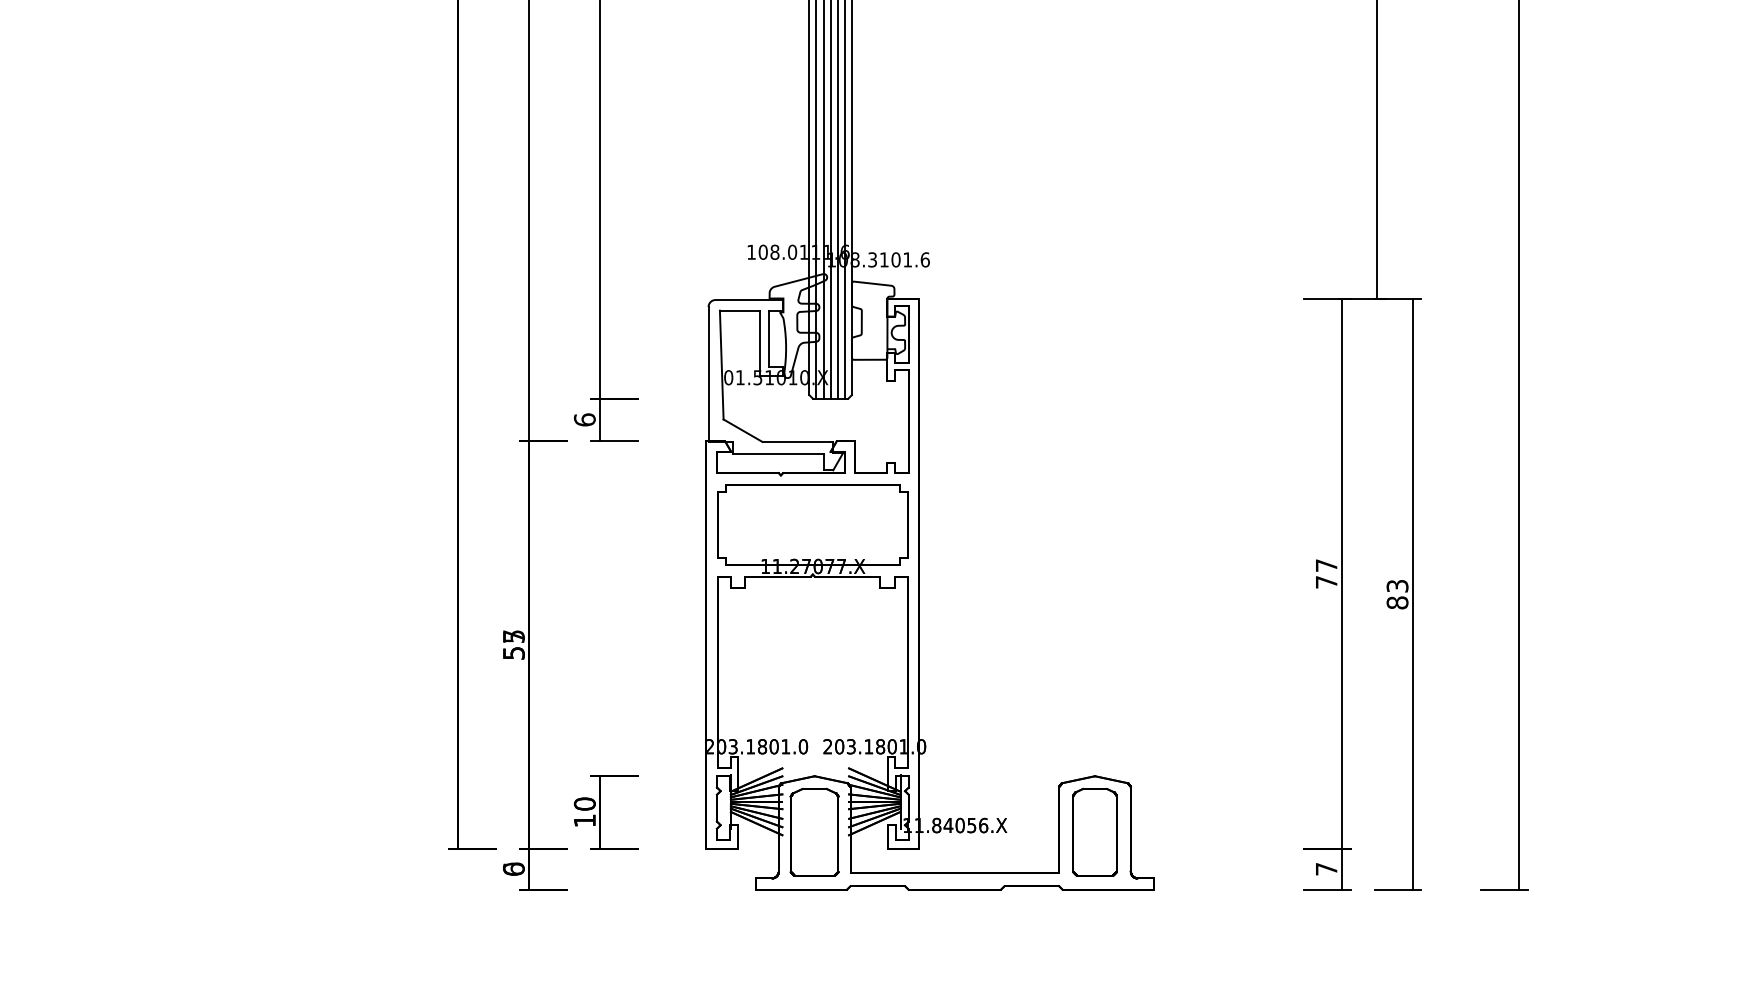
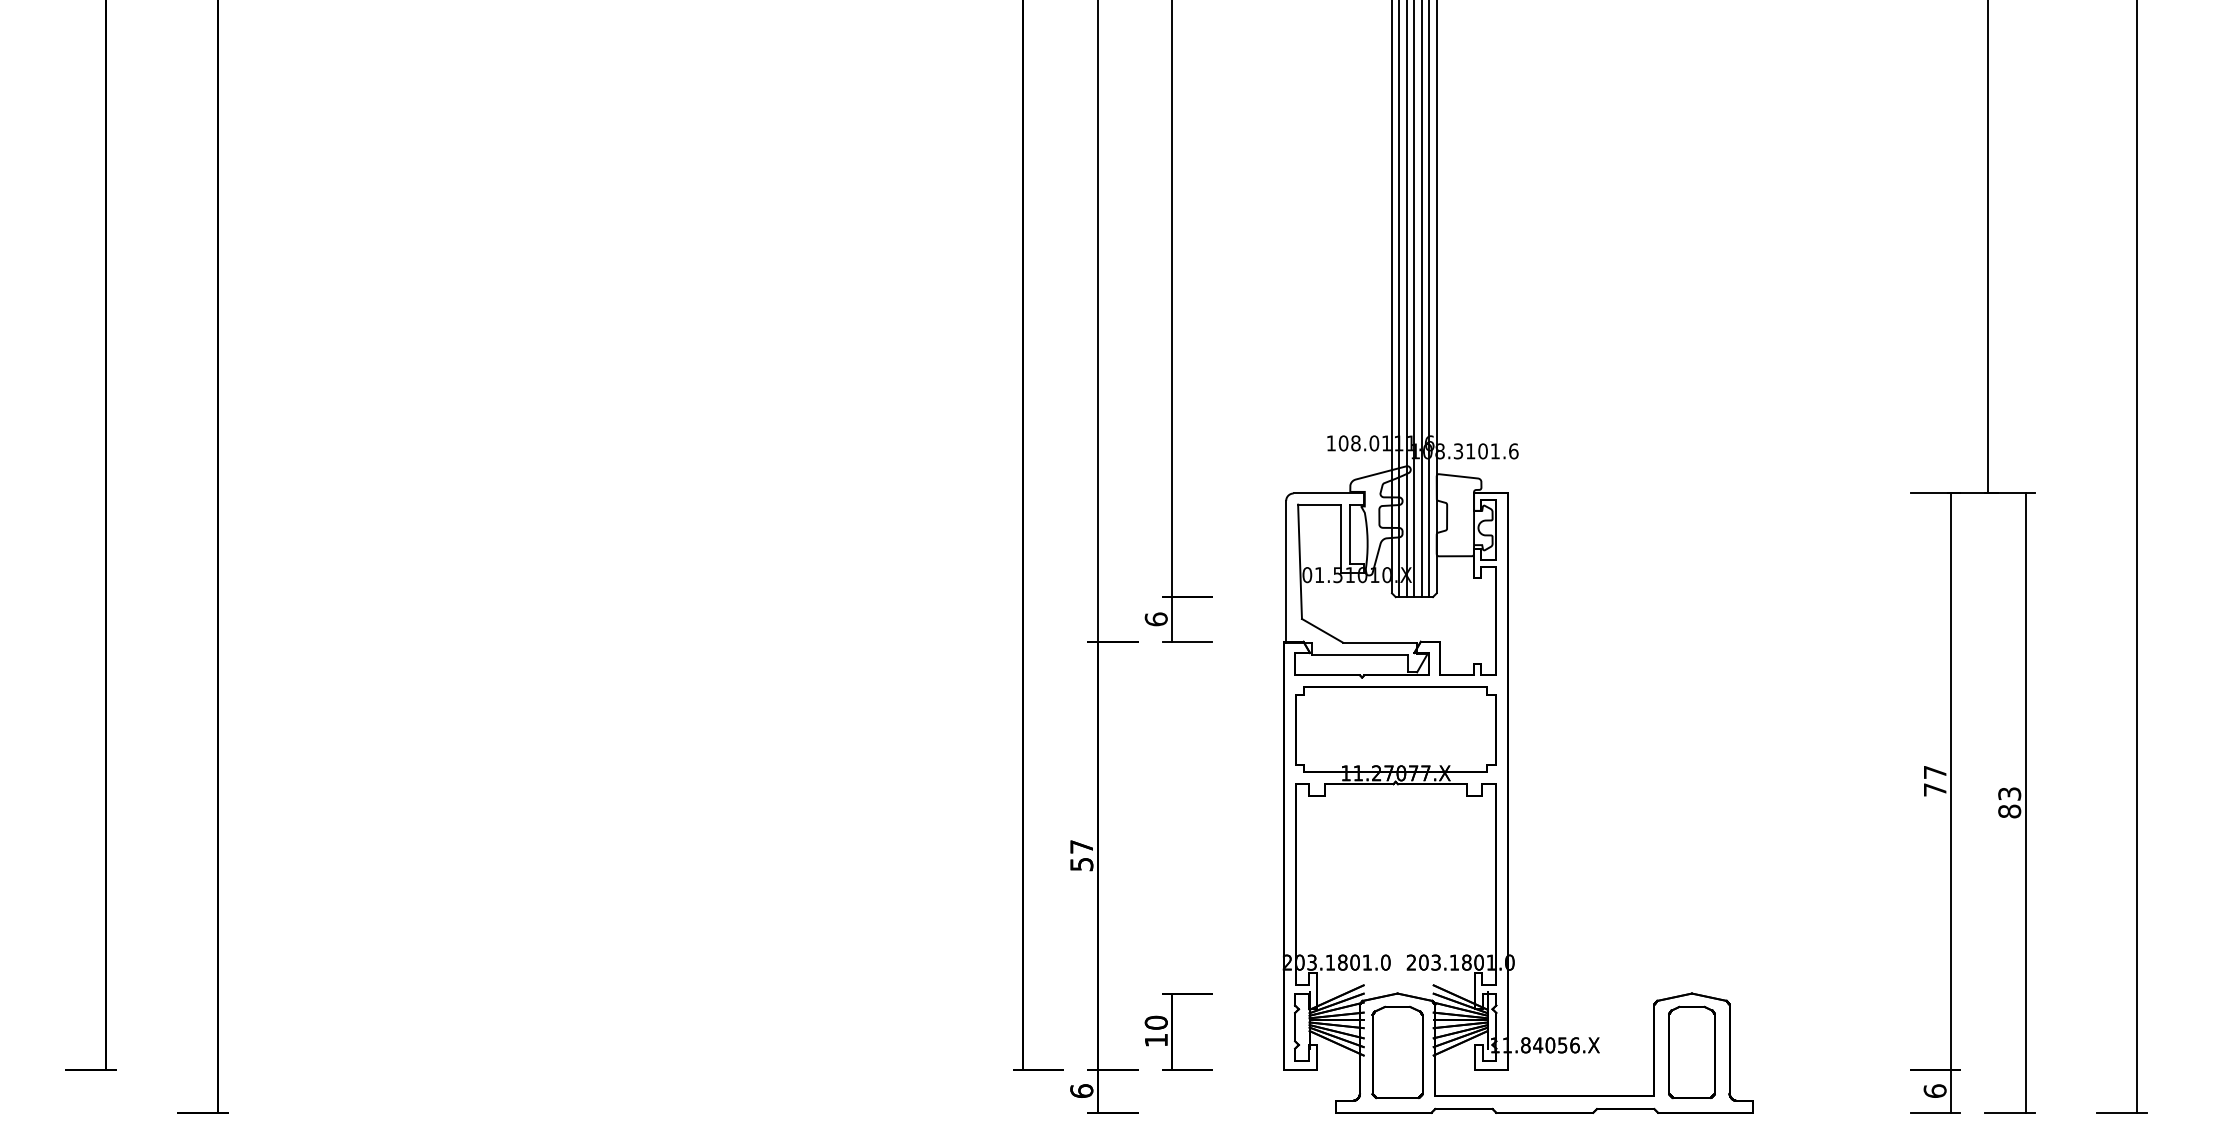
text: (513, 636) -> (1081, 846), 55 -> 57
text: (1325, 868) -> (1934, 1090), 7 -> 6
text: (513, 869) -> (1081, 1091), 0 -> 6

